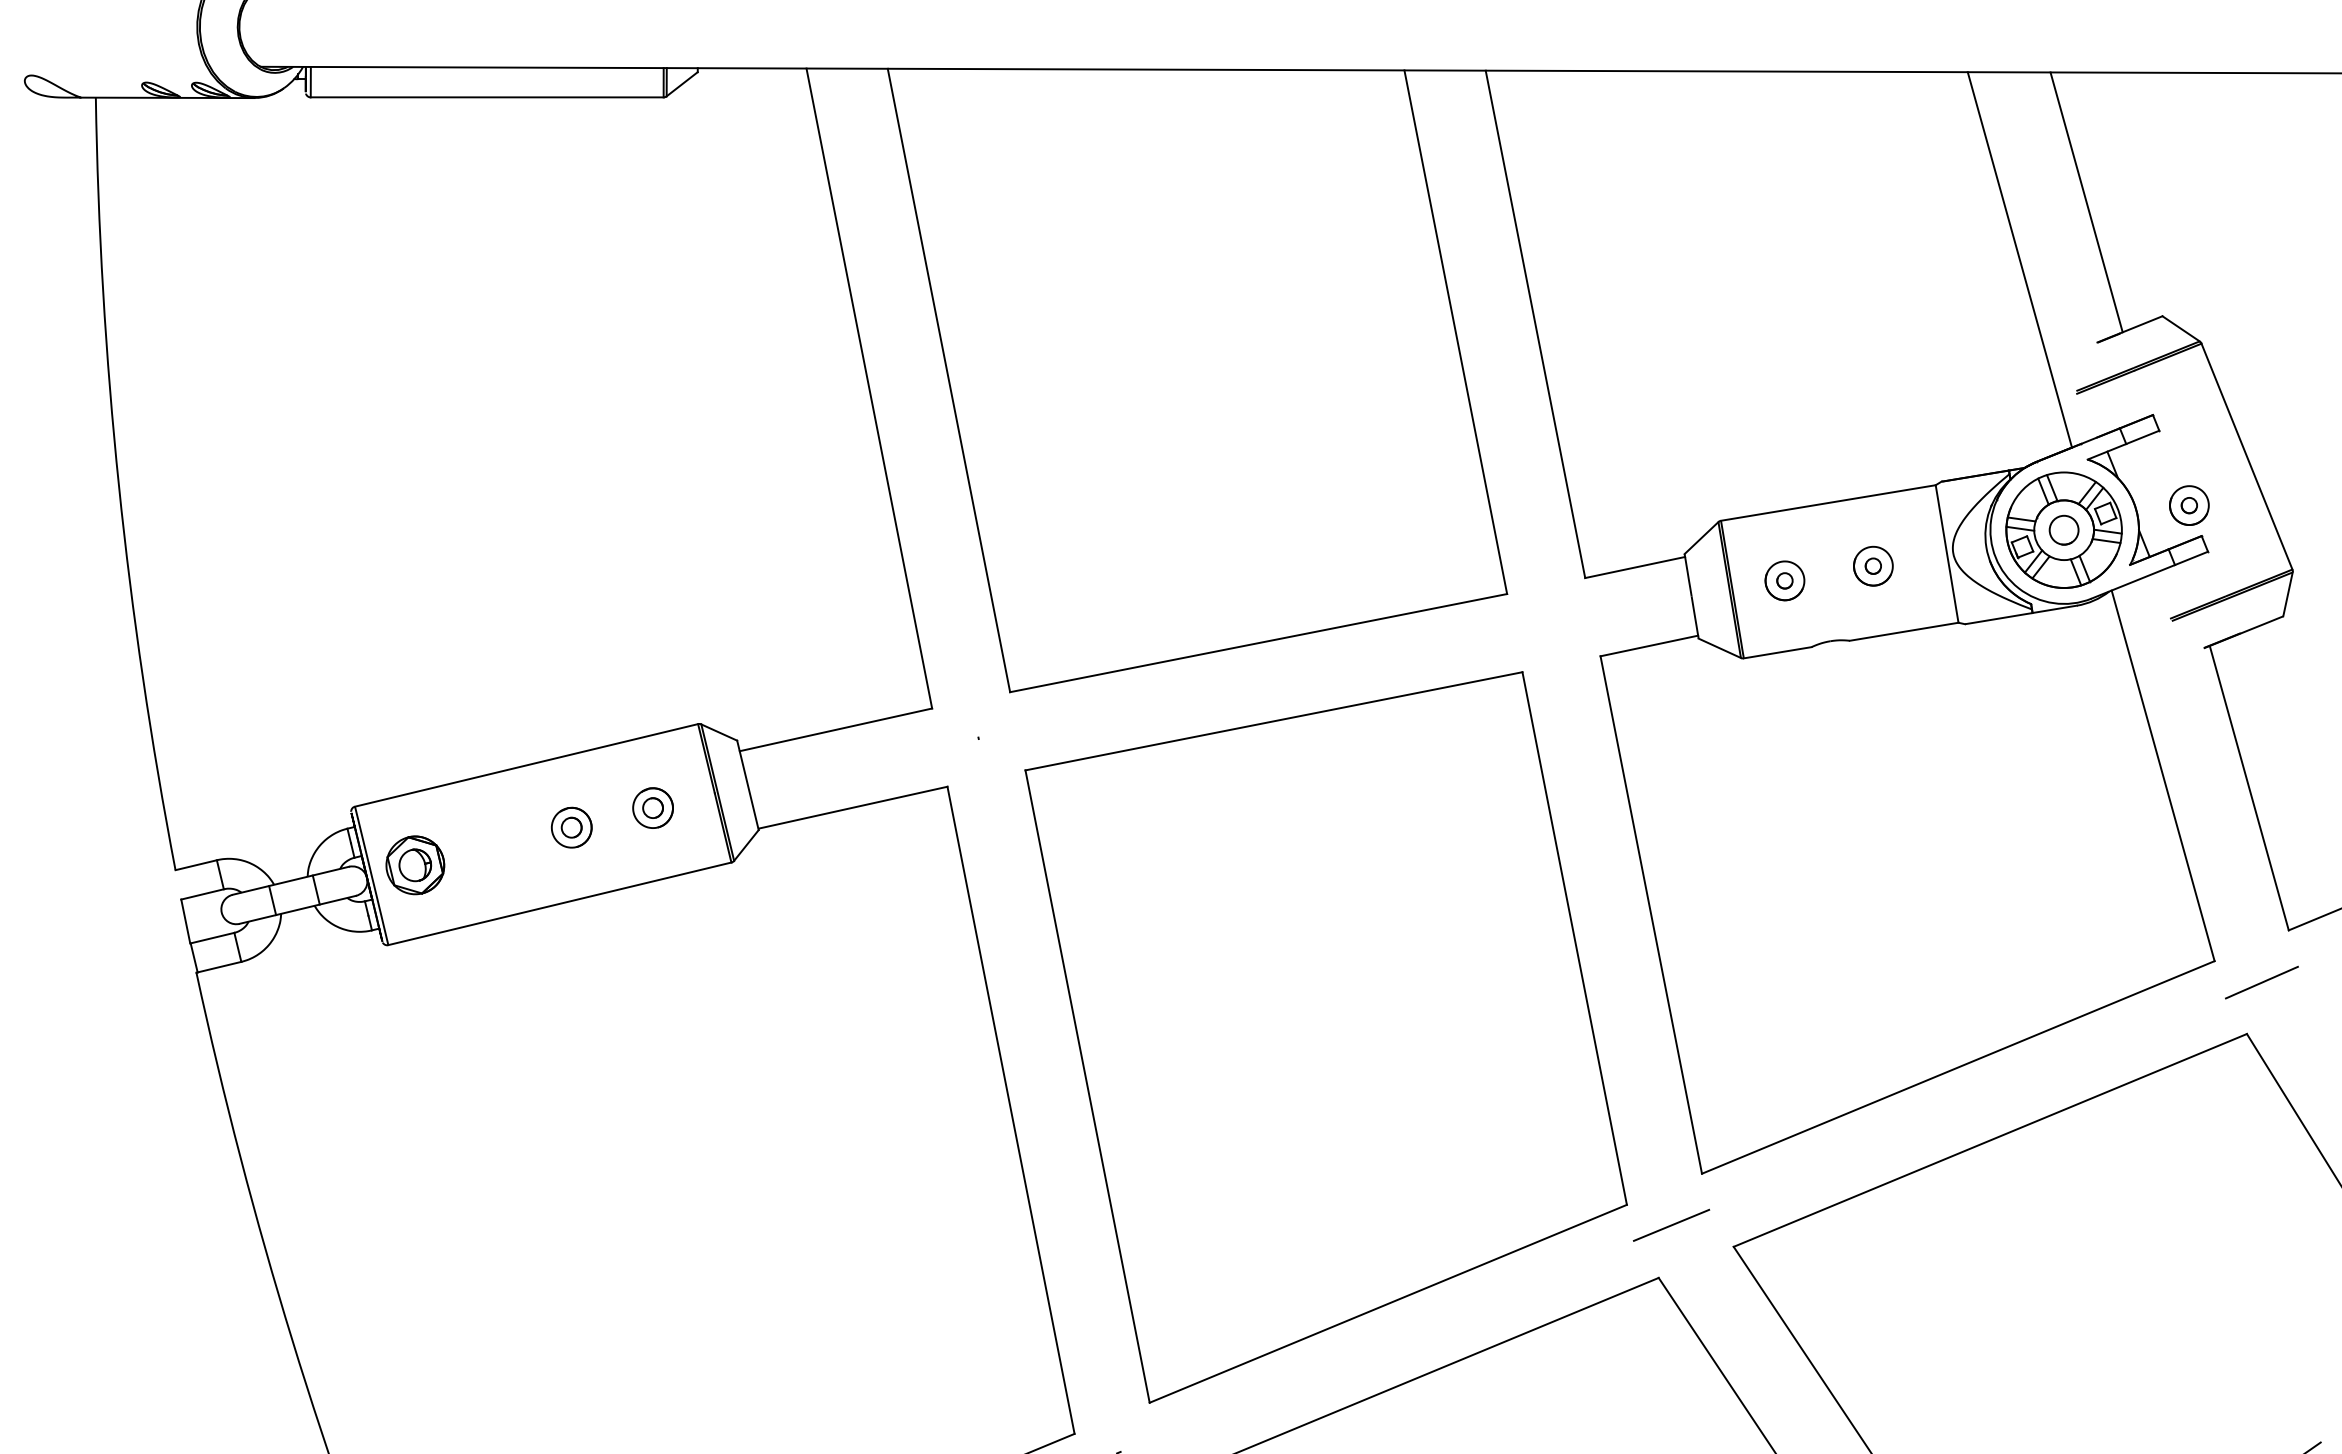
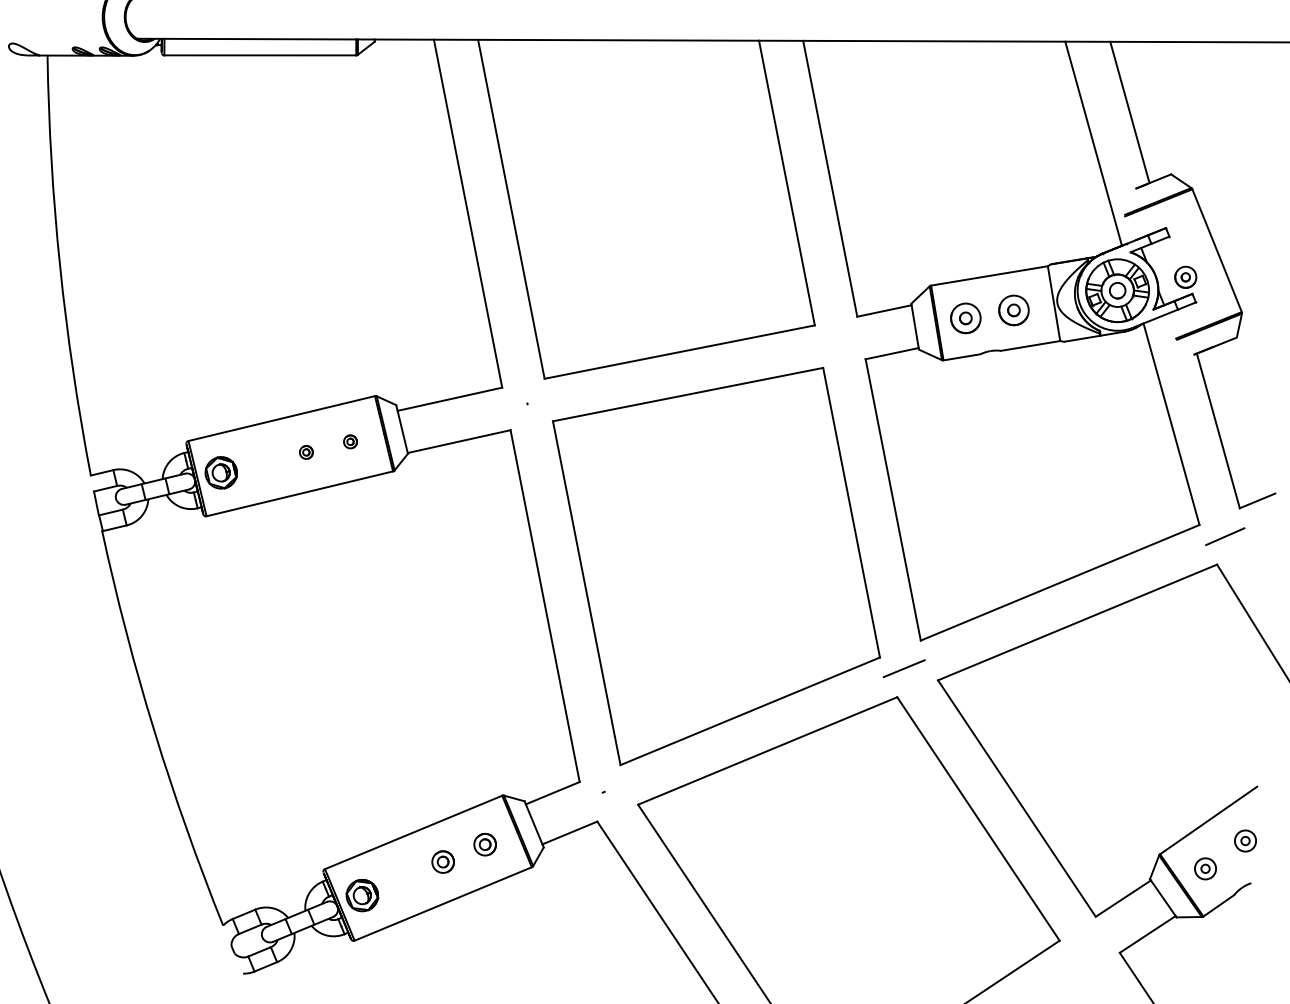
part: (1872, 564) -> (1013, 309), size x1.4
part: (1784, 579) -> (965, 317), size x1.4
part: (653, 807) -> (350, 441), size x0.6
part: (572, 827) -> (306, 452), size x0.6

